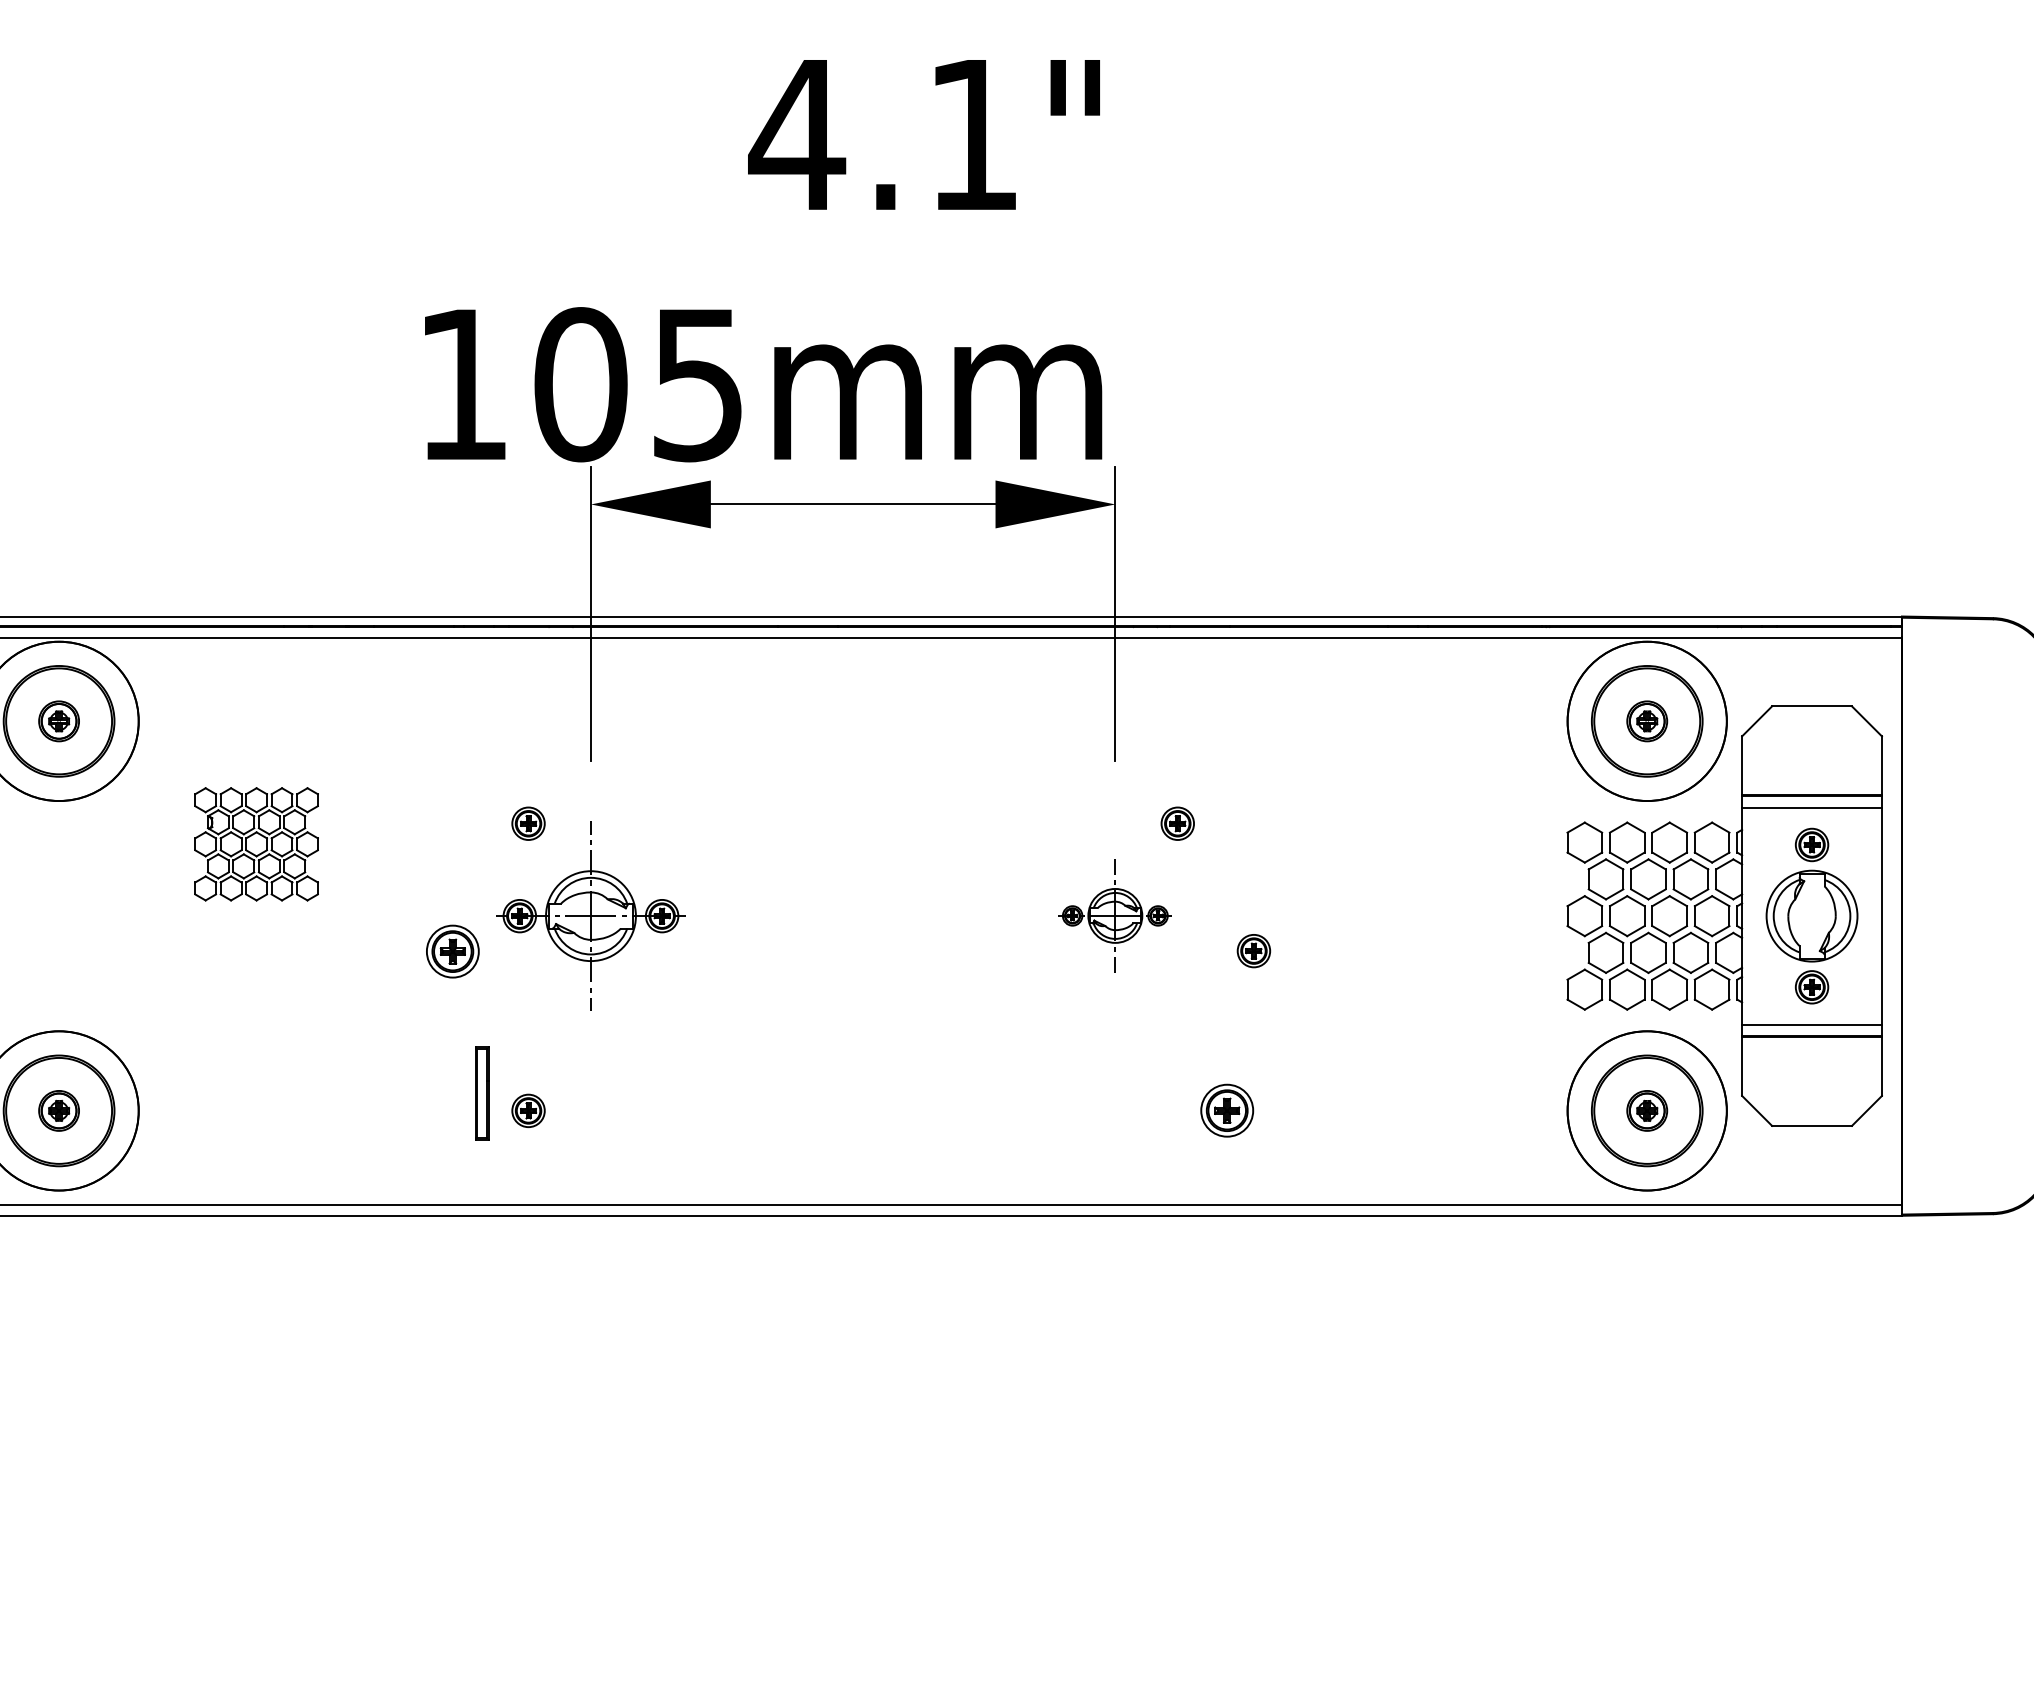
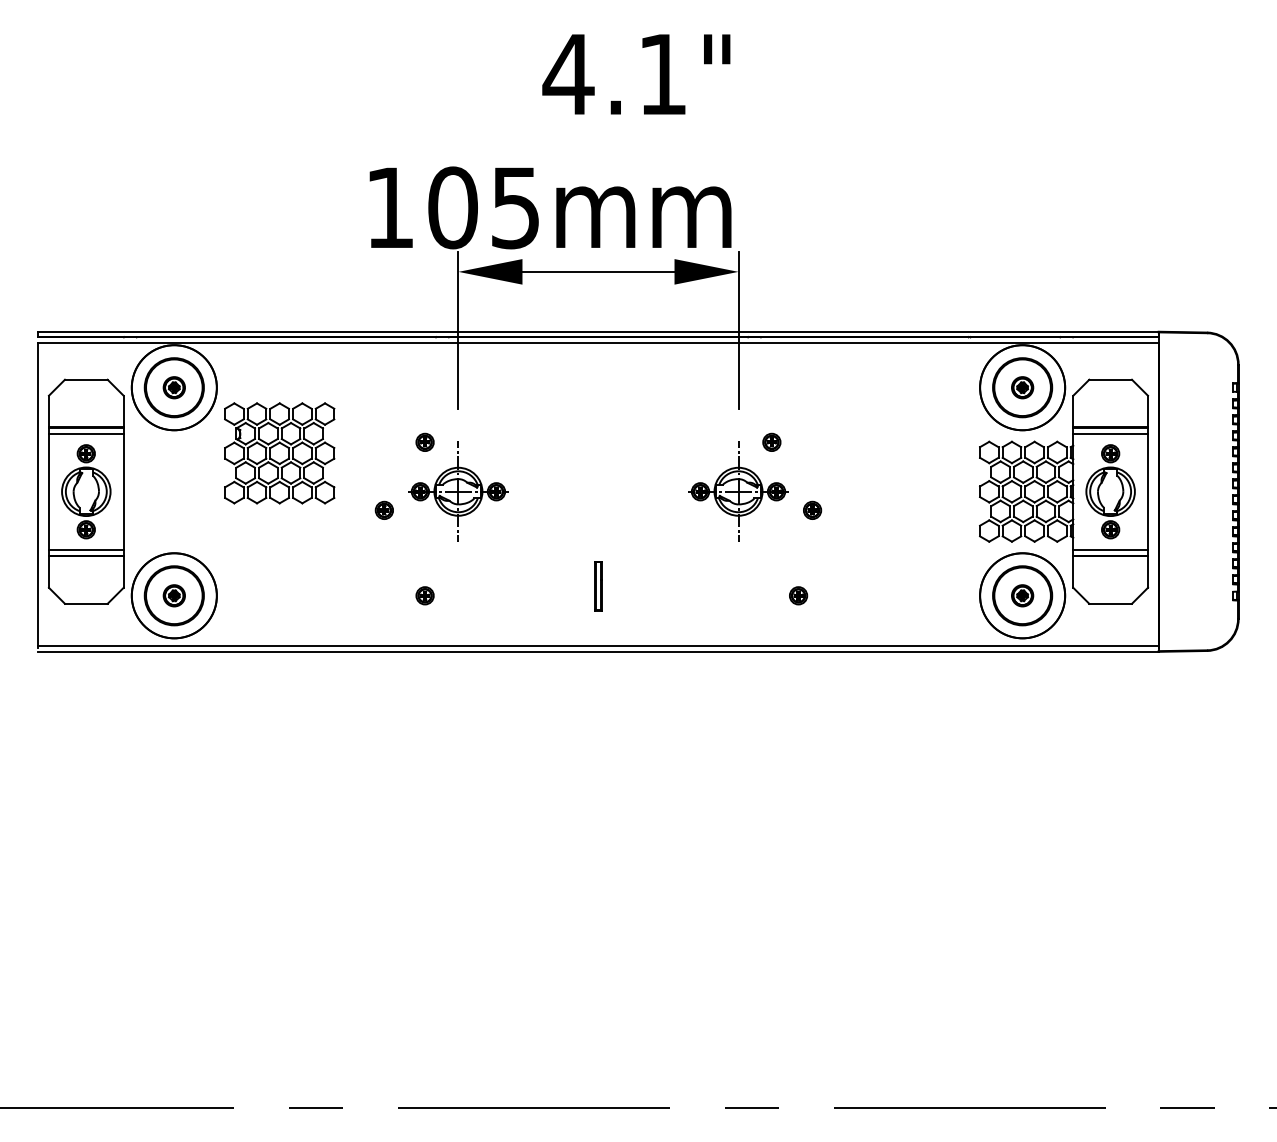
part: (255, 844) -> (279, 453), size x1.67
part: (1115, 915) -> (738, 491), size x1.67
part: (450, 949) -> (383, 509), size x0.62
part: (482, 1093) -> (598, 586), moved
part: (1227, 1110) -> (798, 595), size x0.62

